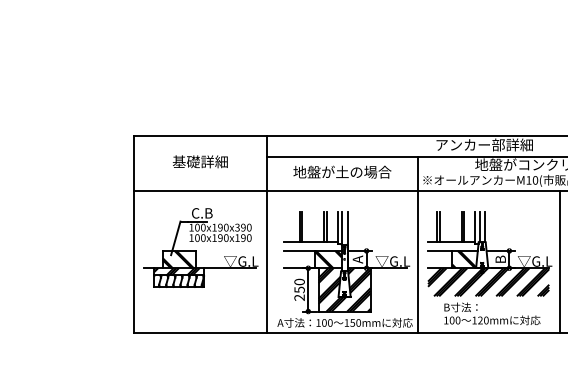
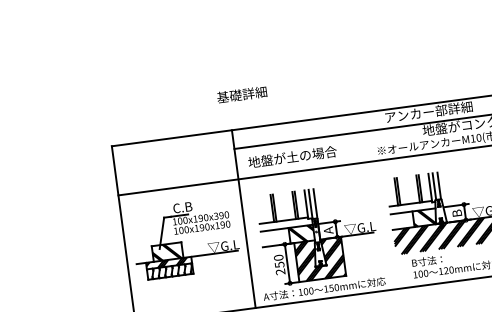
text: (199, 161) -> (241, 94), moved
text: (342, 171) -> (292, 156), moved
line: (417, 244) -> (380, 209), removed

